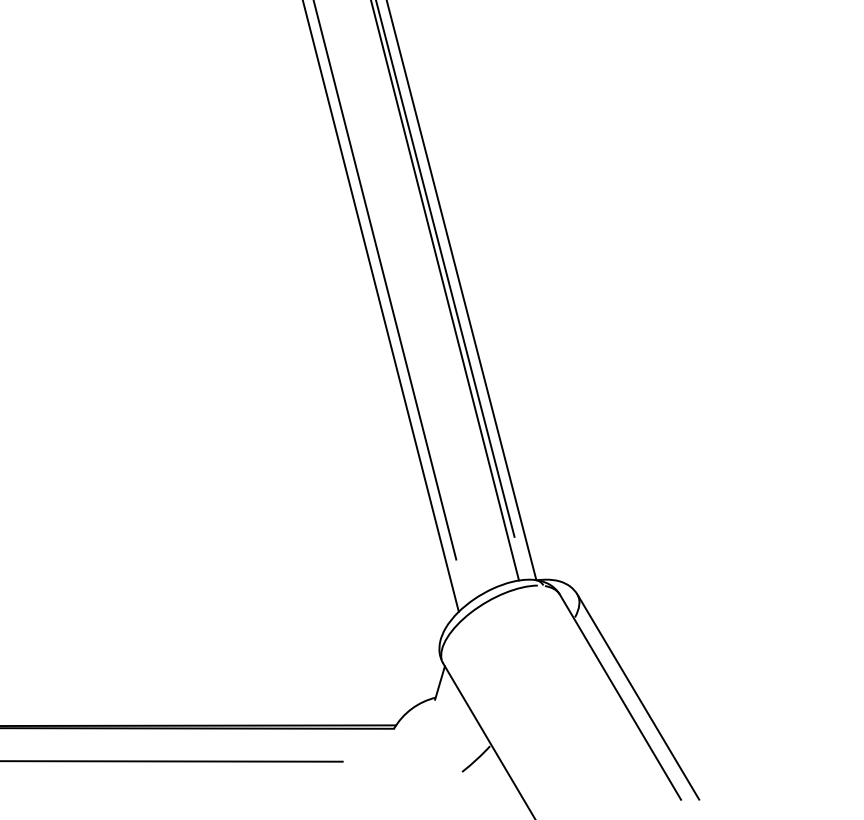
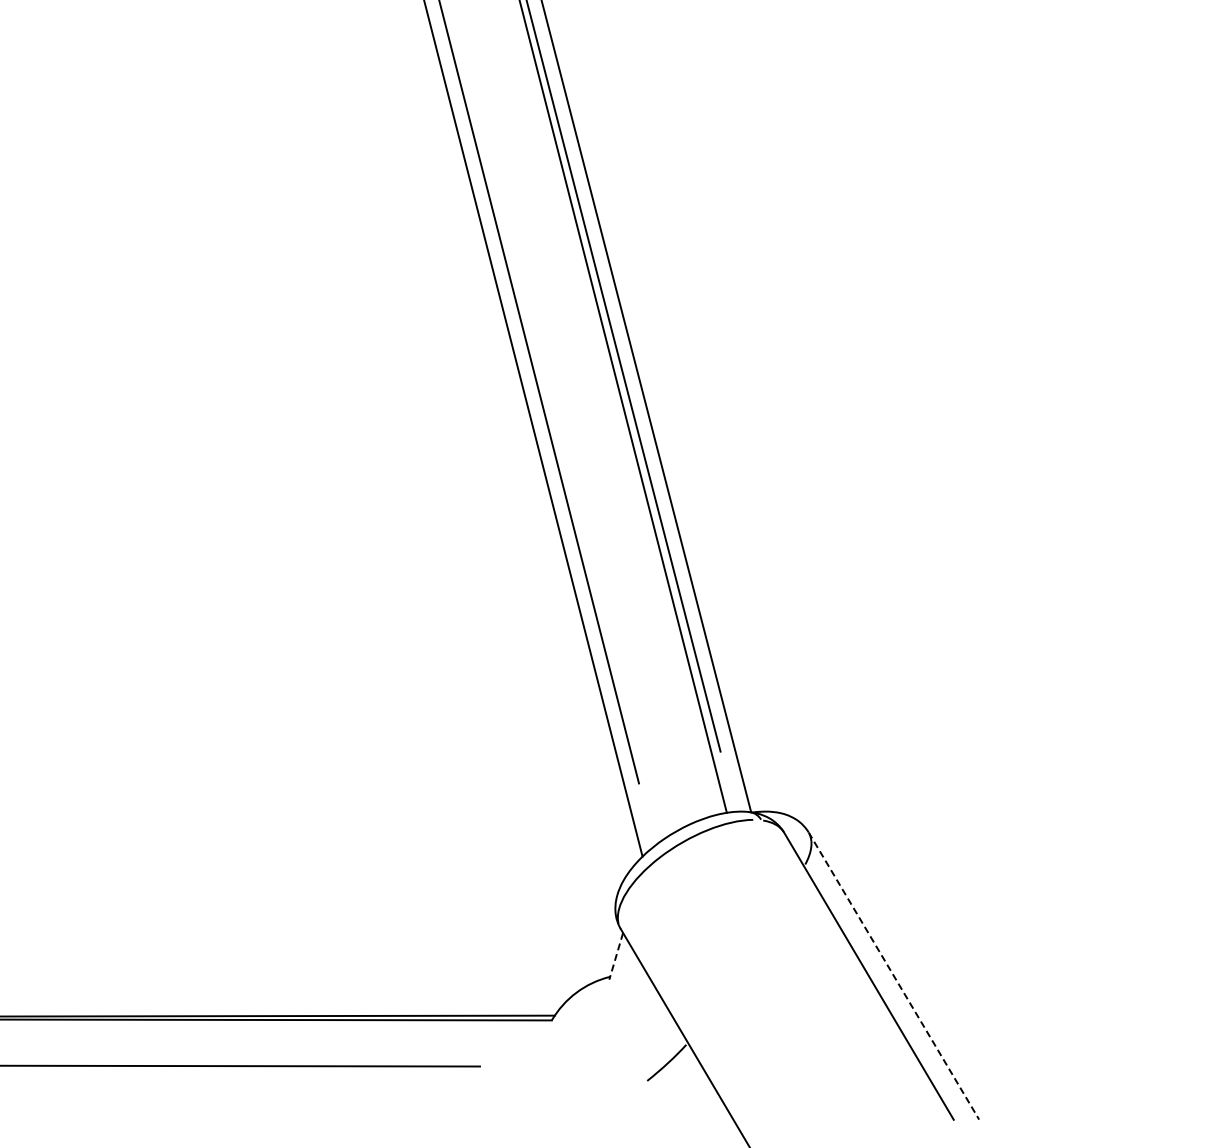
line: (440, 683) -> (616, 956), solid -> dashed
line: (638, 697) -> (894, 976), solid -> dashed

